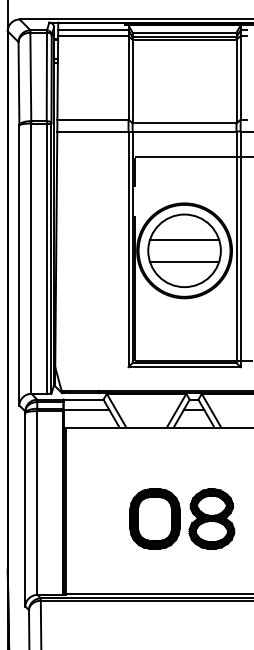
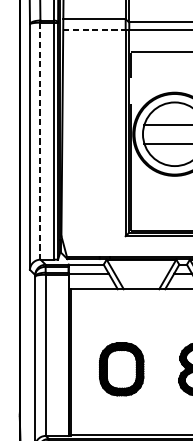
line: (92, 131) -> (94, 29), solid -> dashed
line: (31, 259) -> (40, 141), solid -> dashed
part: (154, 518) -> (121, 368), moved

